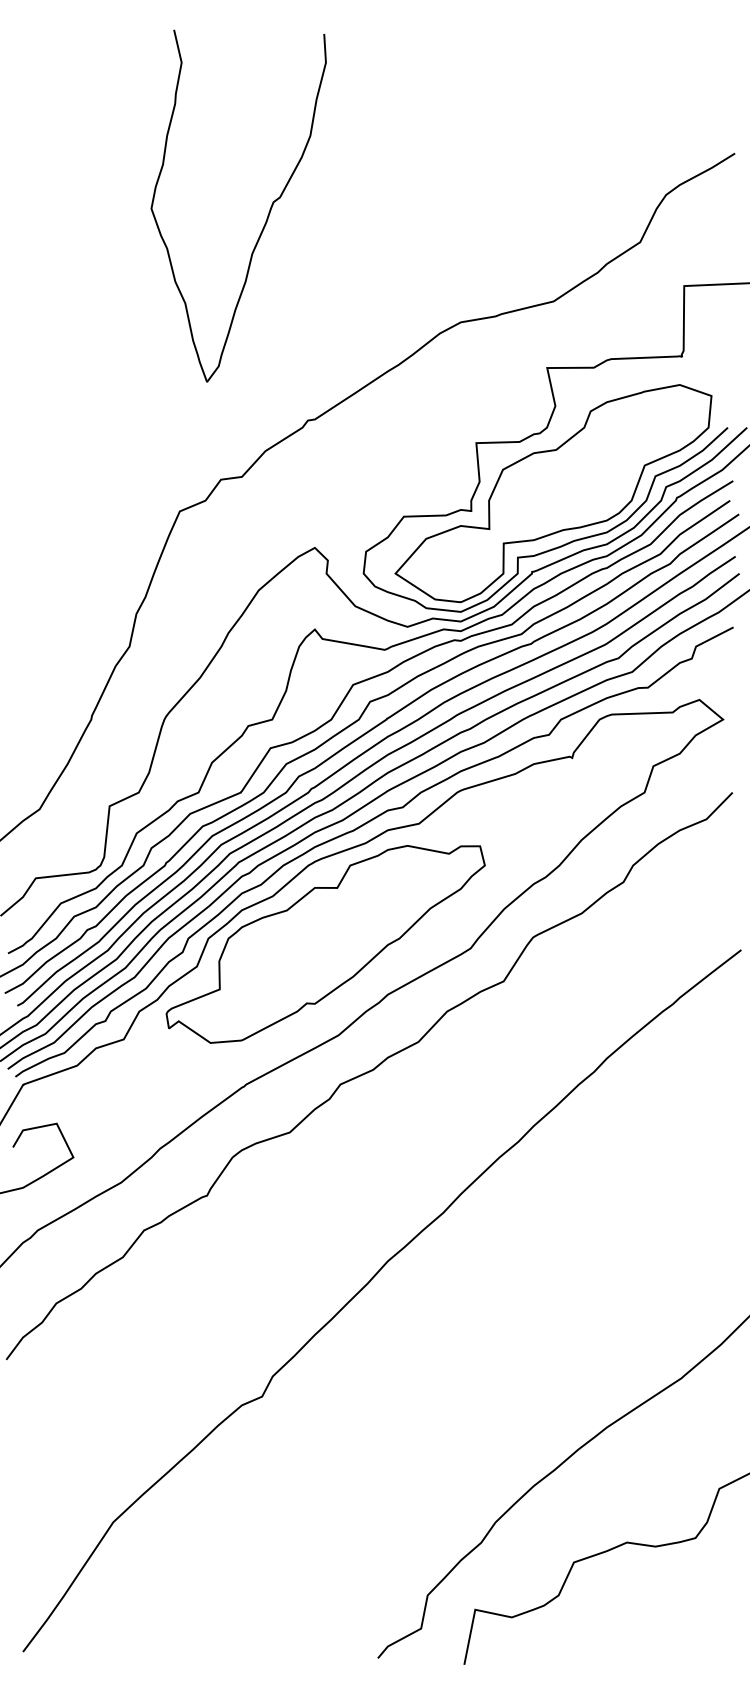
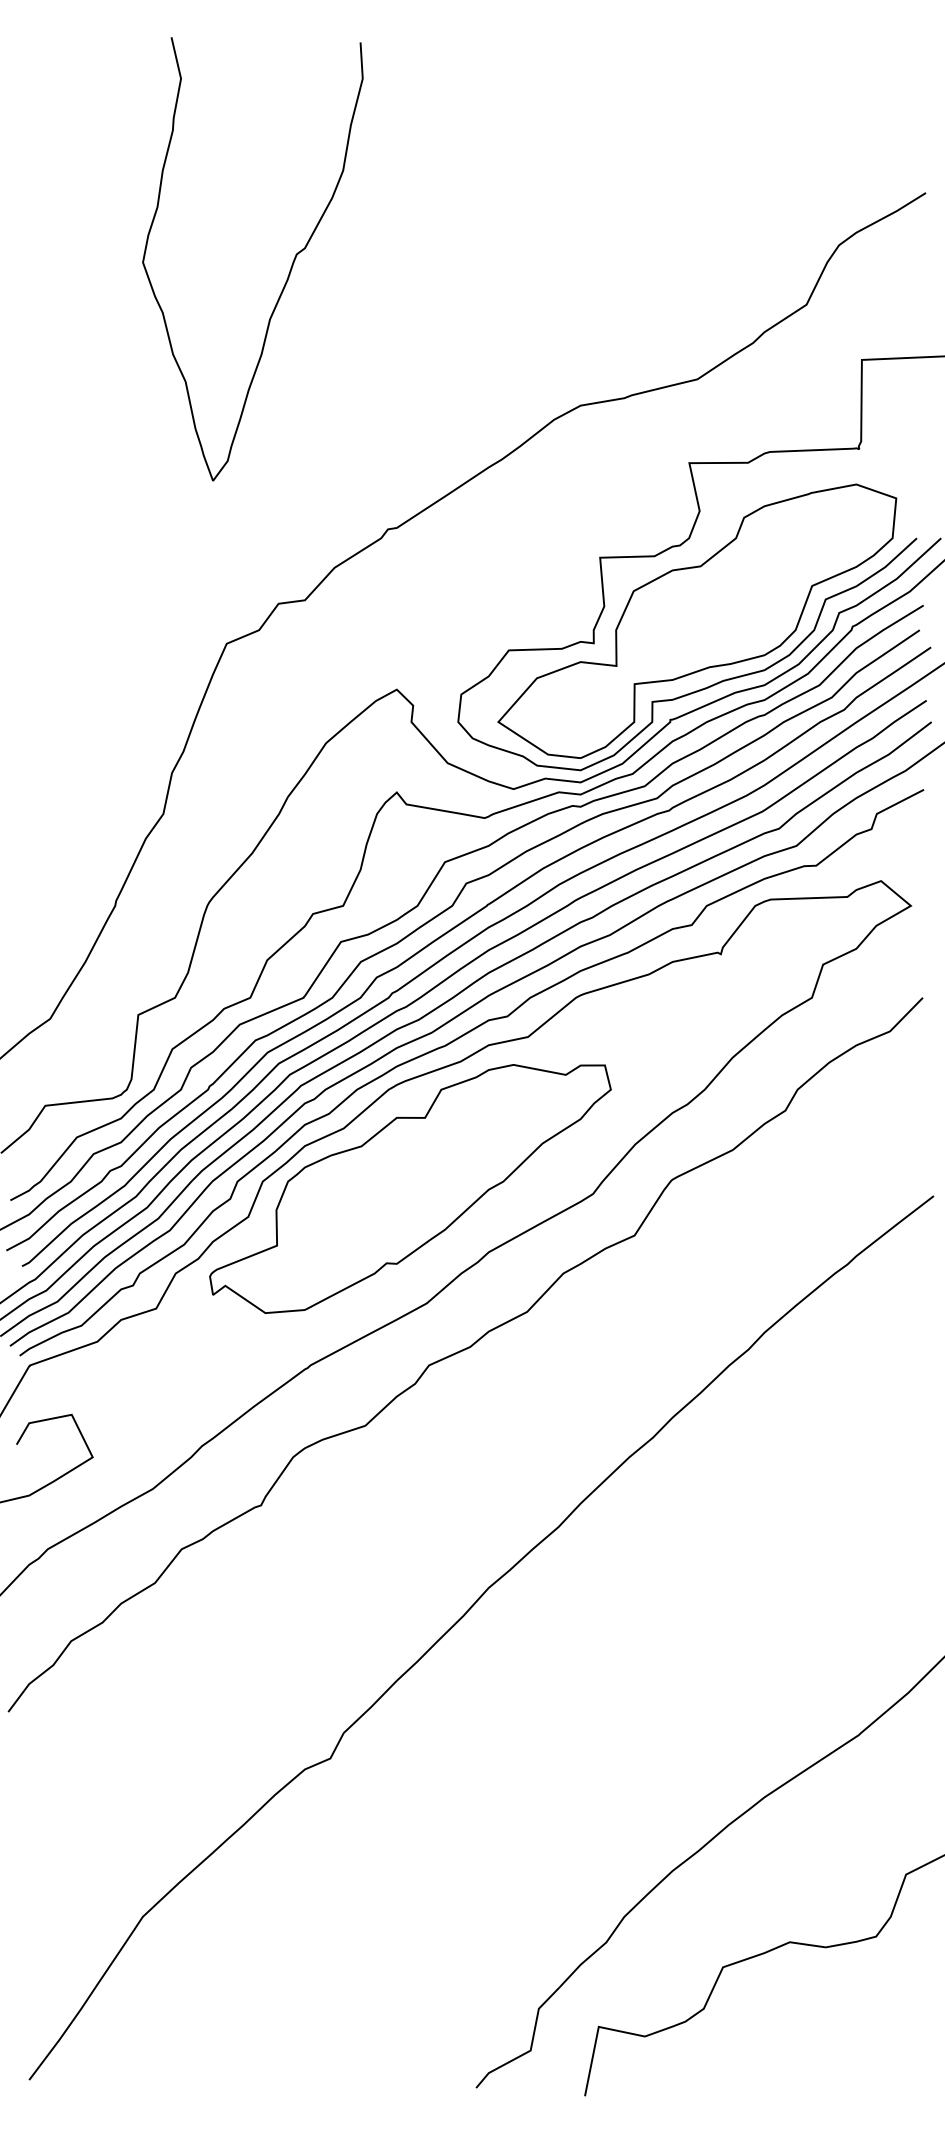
curve: (267, 215) -> (289, 270), moved

